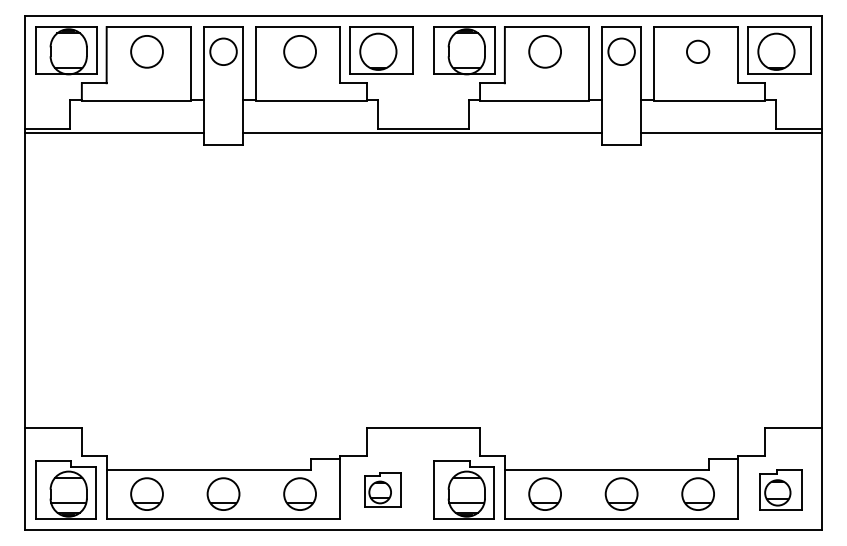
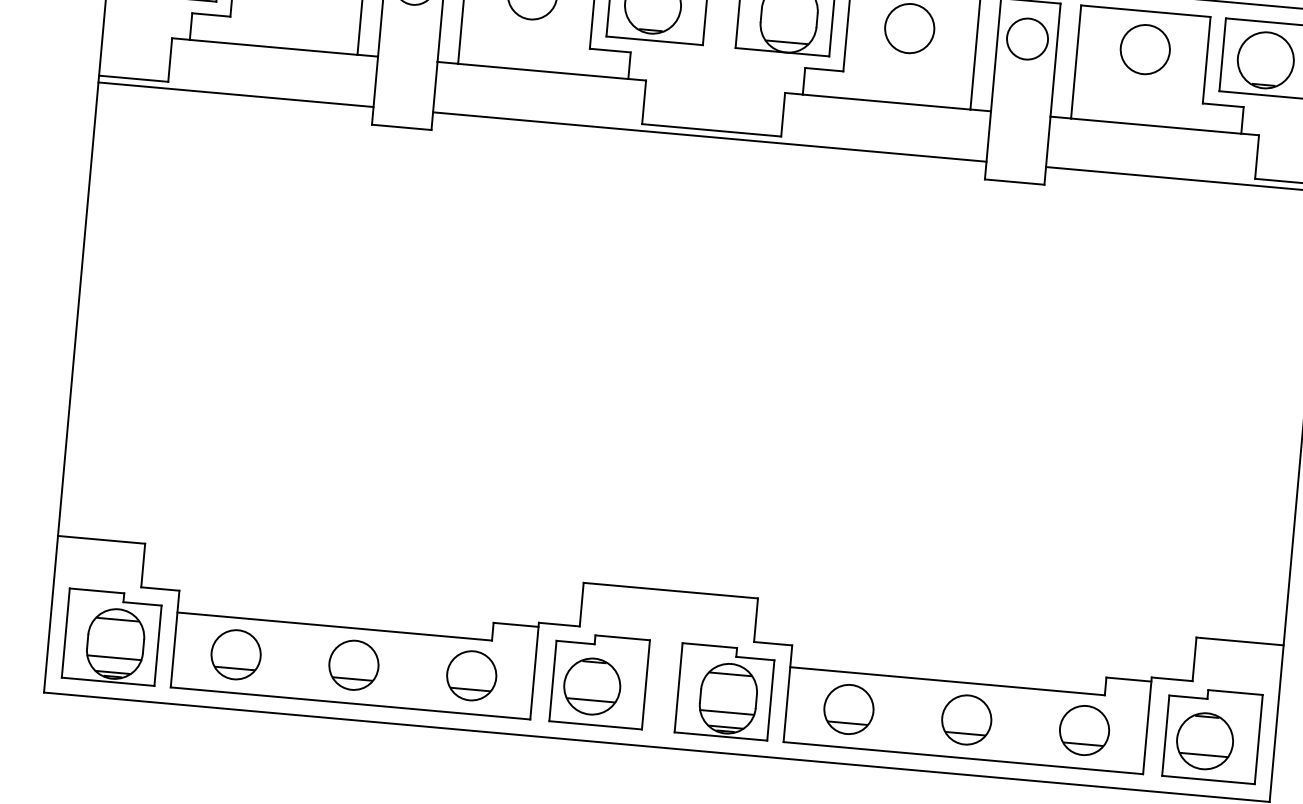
circle: (697, 51) -> (1144, 49), size x1.43
part: (382, 489) -> (599, 679), size x1.67
part: (780, 489) -> (1211, 734), size x1.43

